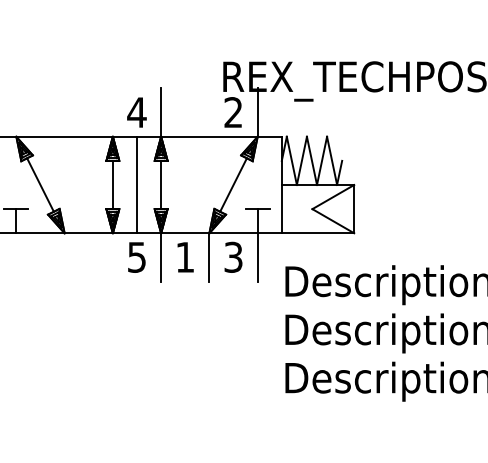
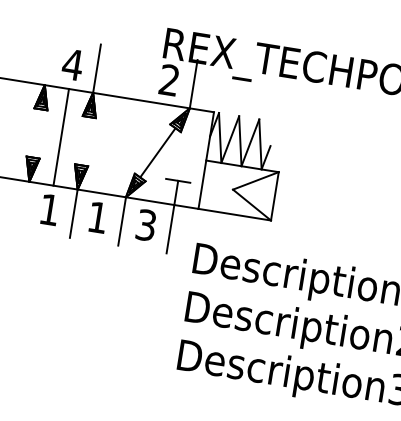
line: (112, 184) -> (36, 132), removed
line: (161, 184) -> (85, 140), removed
text: (136, 257) -> (49, 209), 5 -> 1

